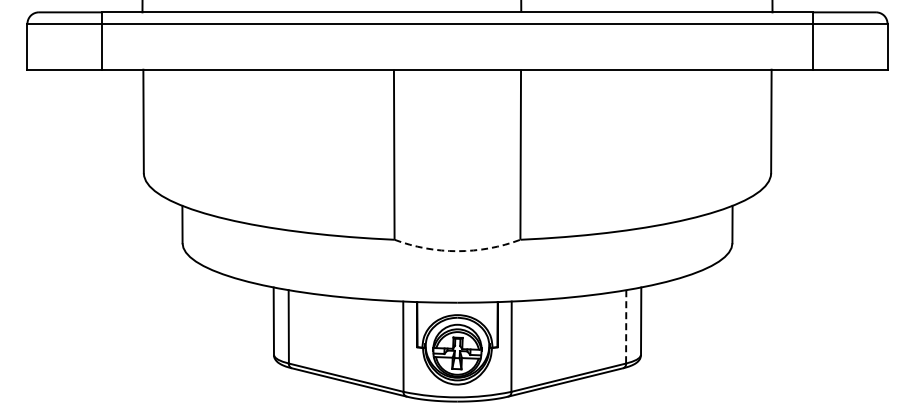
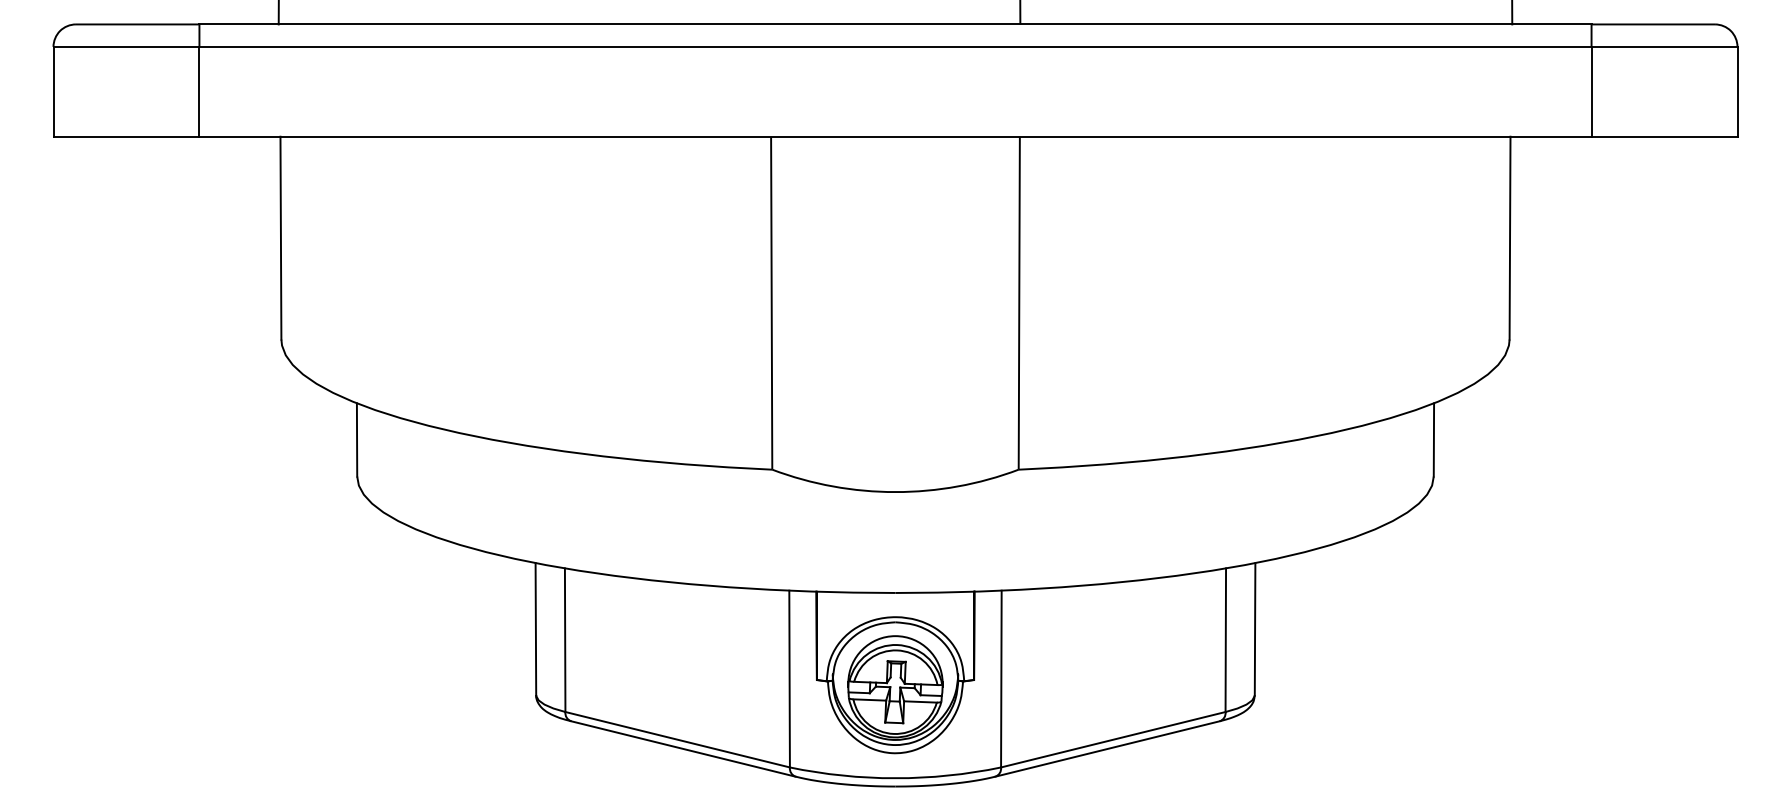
arc: (457, 251) -> (895, 492), dashed -> solid
line: (626, 326) -> (1226, 639), dashed -> solid

